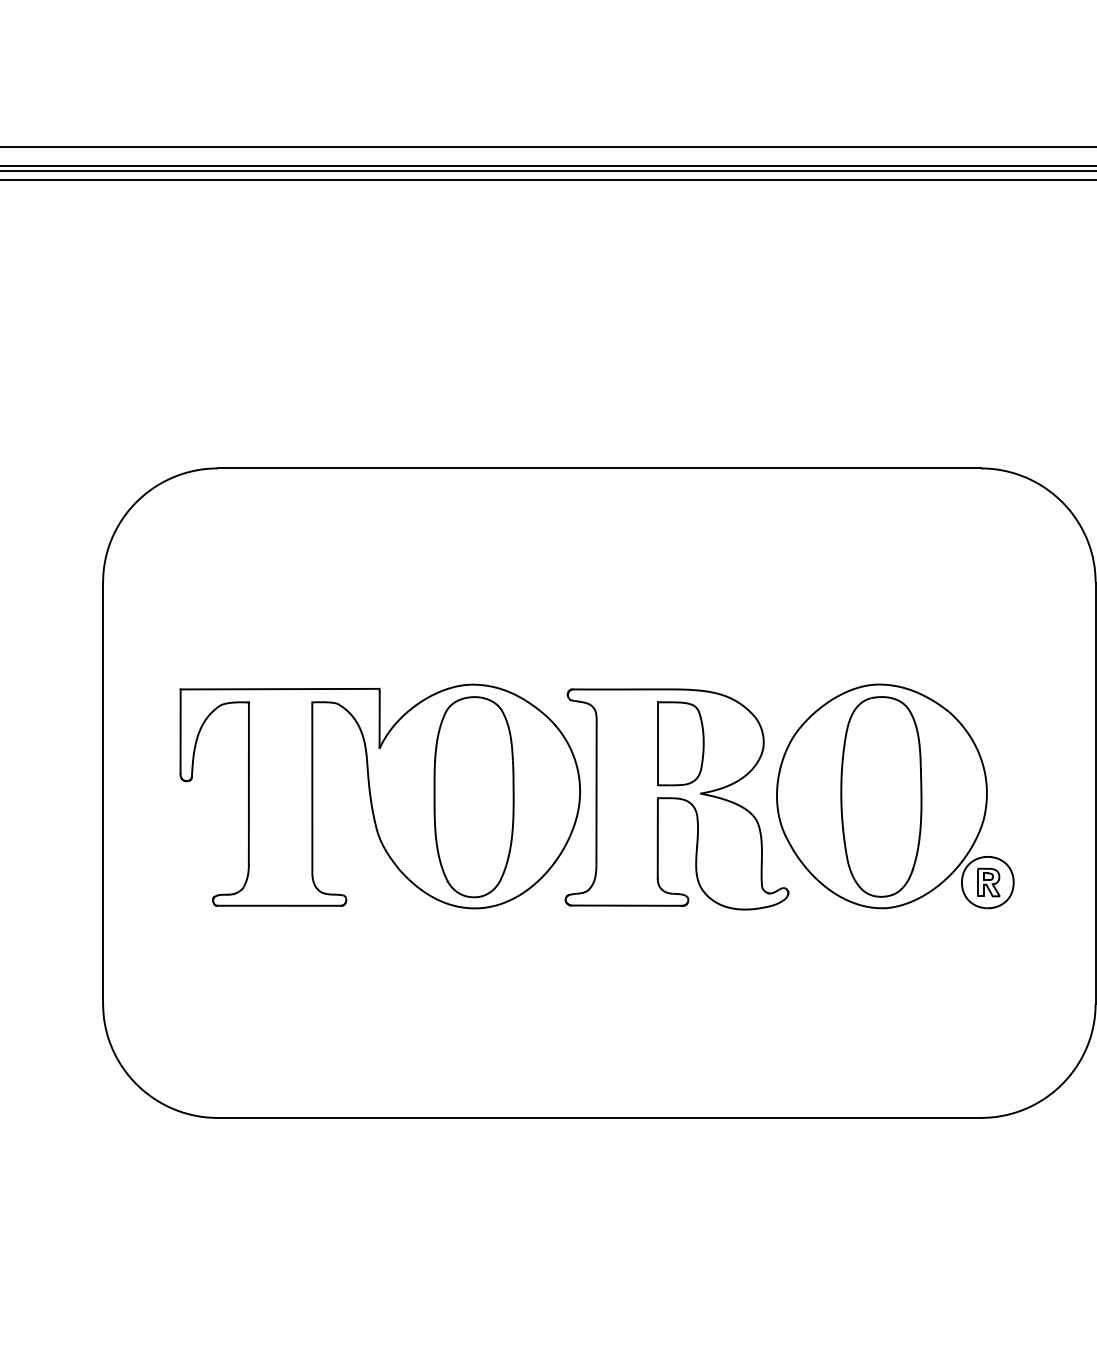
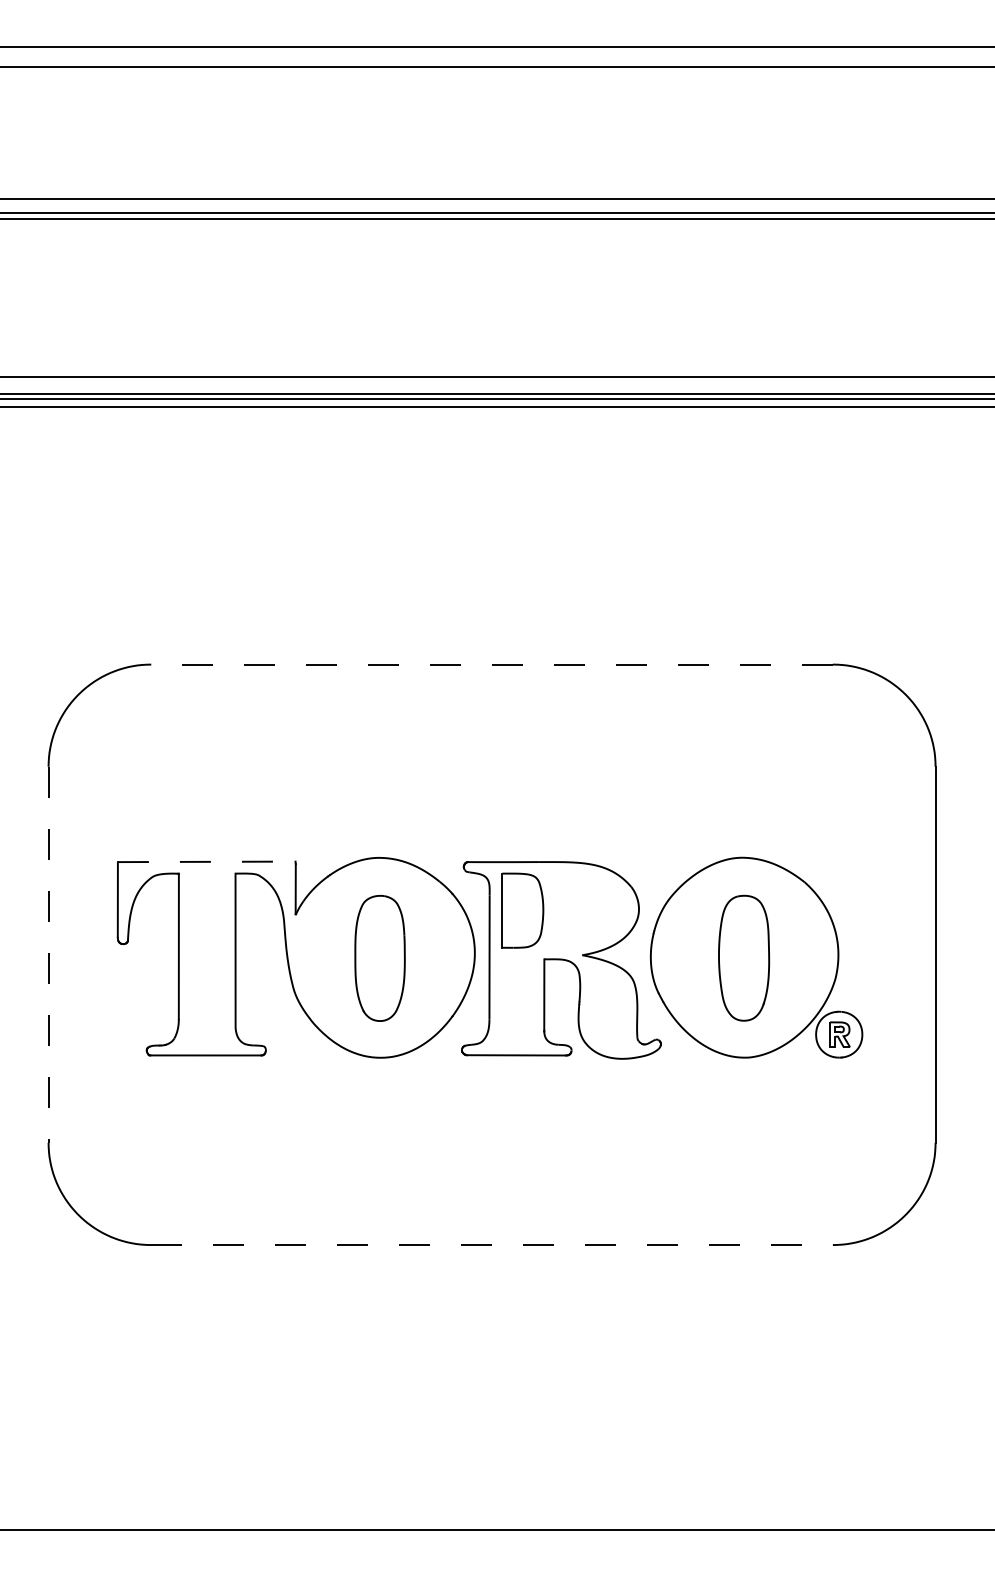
line: (599, 468) -> (492, 664), solid -> dashed
line: (279, 688) -> (206, 861), solid -> dashed
part: (680, 743) -> (522, 910), moved
line: (103, 793) -> (48, 955), solid -> dashed
part: (473, 797) -> (379, 958), size x0.7
part: (880, 797) -> (743, 958), size x0.7
line: (599, 1118) -> (492, 1245), solid -> dashed

